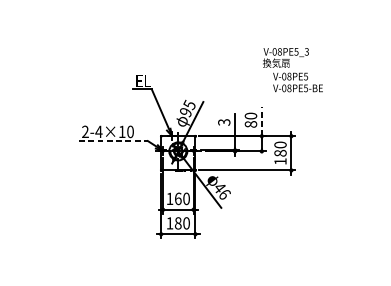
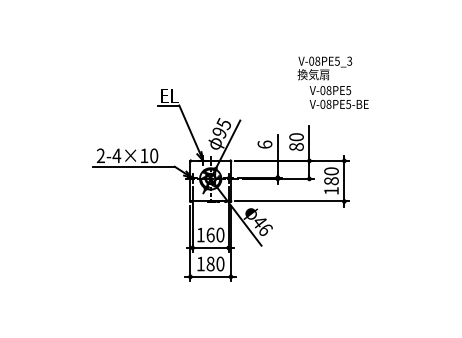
text: (292, 69) -> (332, 82), moved
line: (261, 120) -> (309, 142), dashed -> solid
text: (223, 122) -> (264, 144), 3 -> 6
line: (113, 140) -> (134, 166), dashed -> solid

